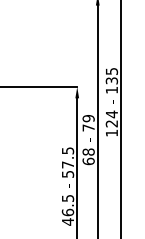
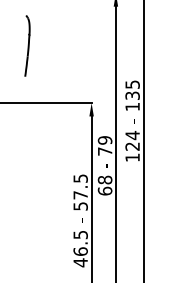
part: (23, 38) -> (27, 45), added

